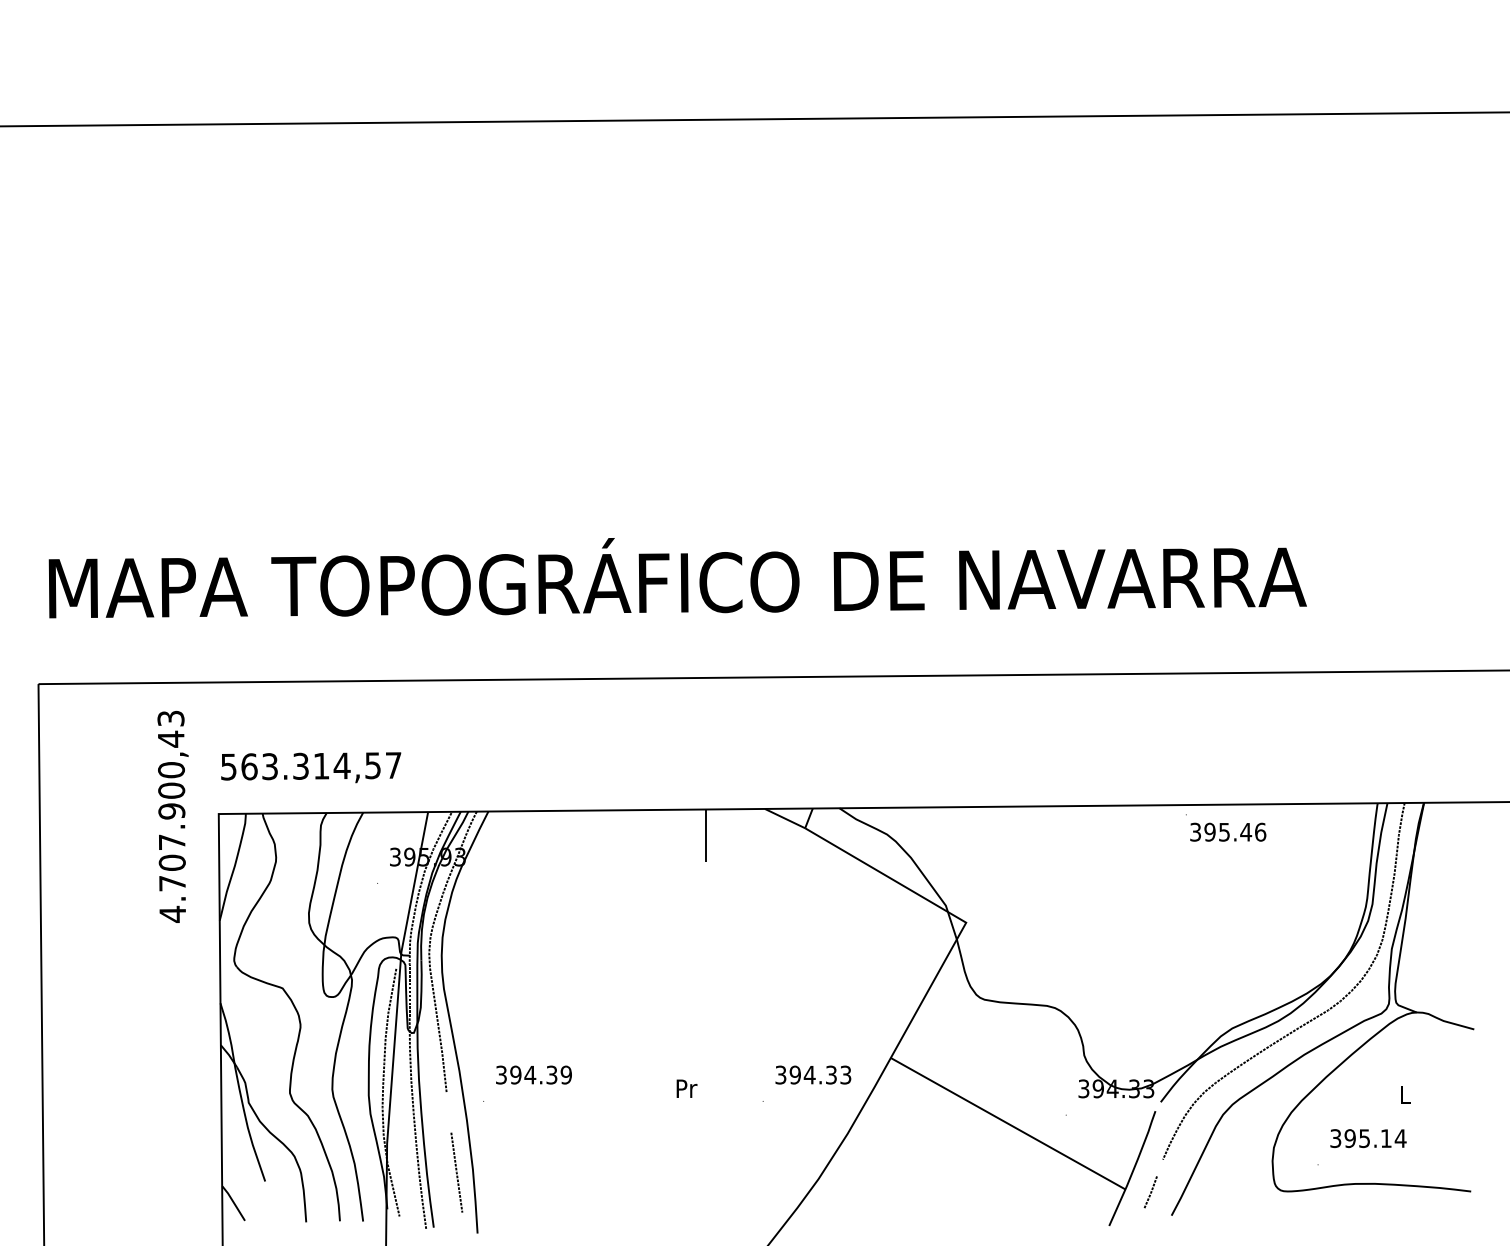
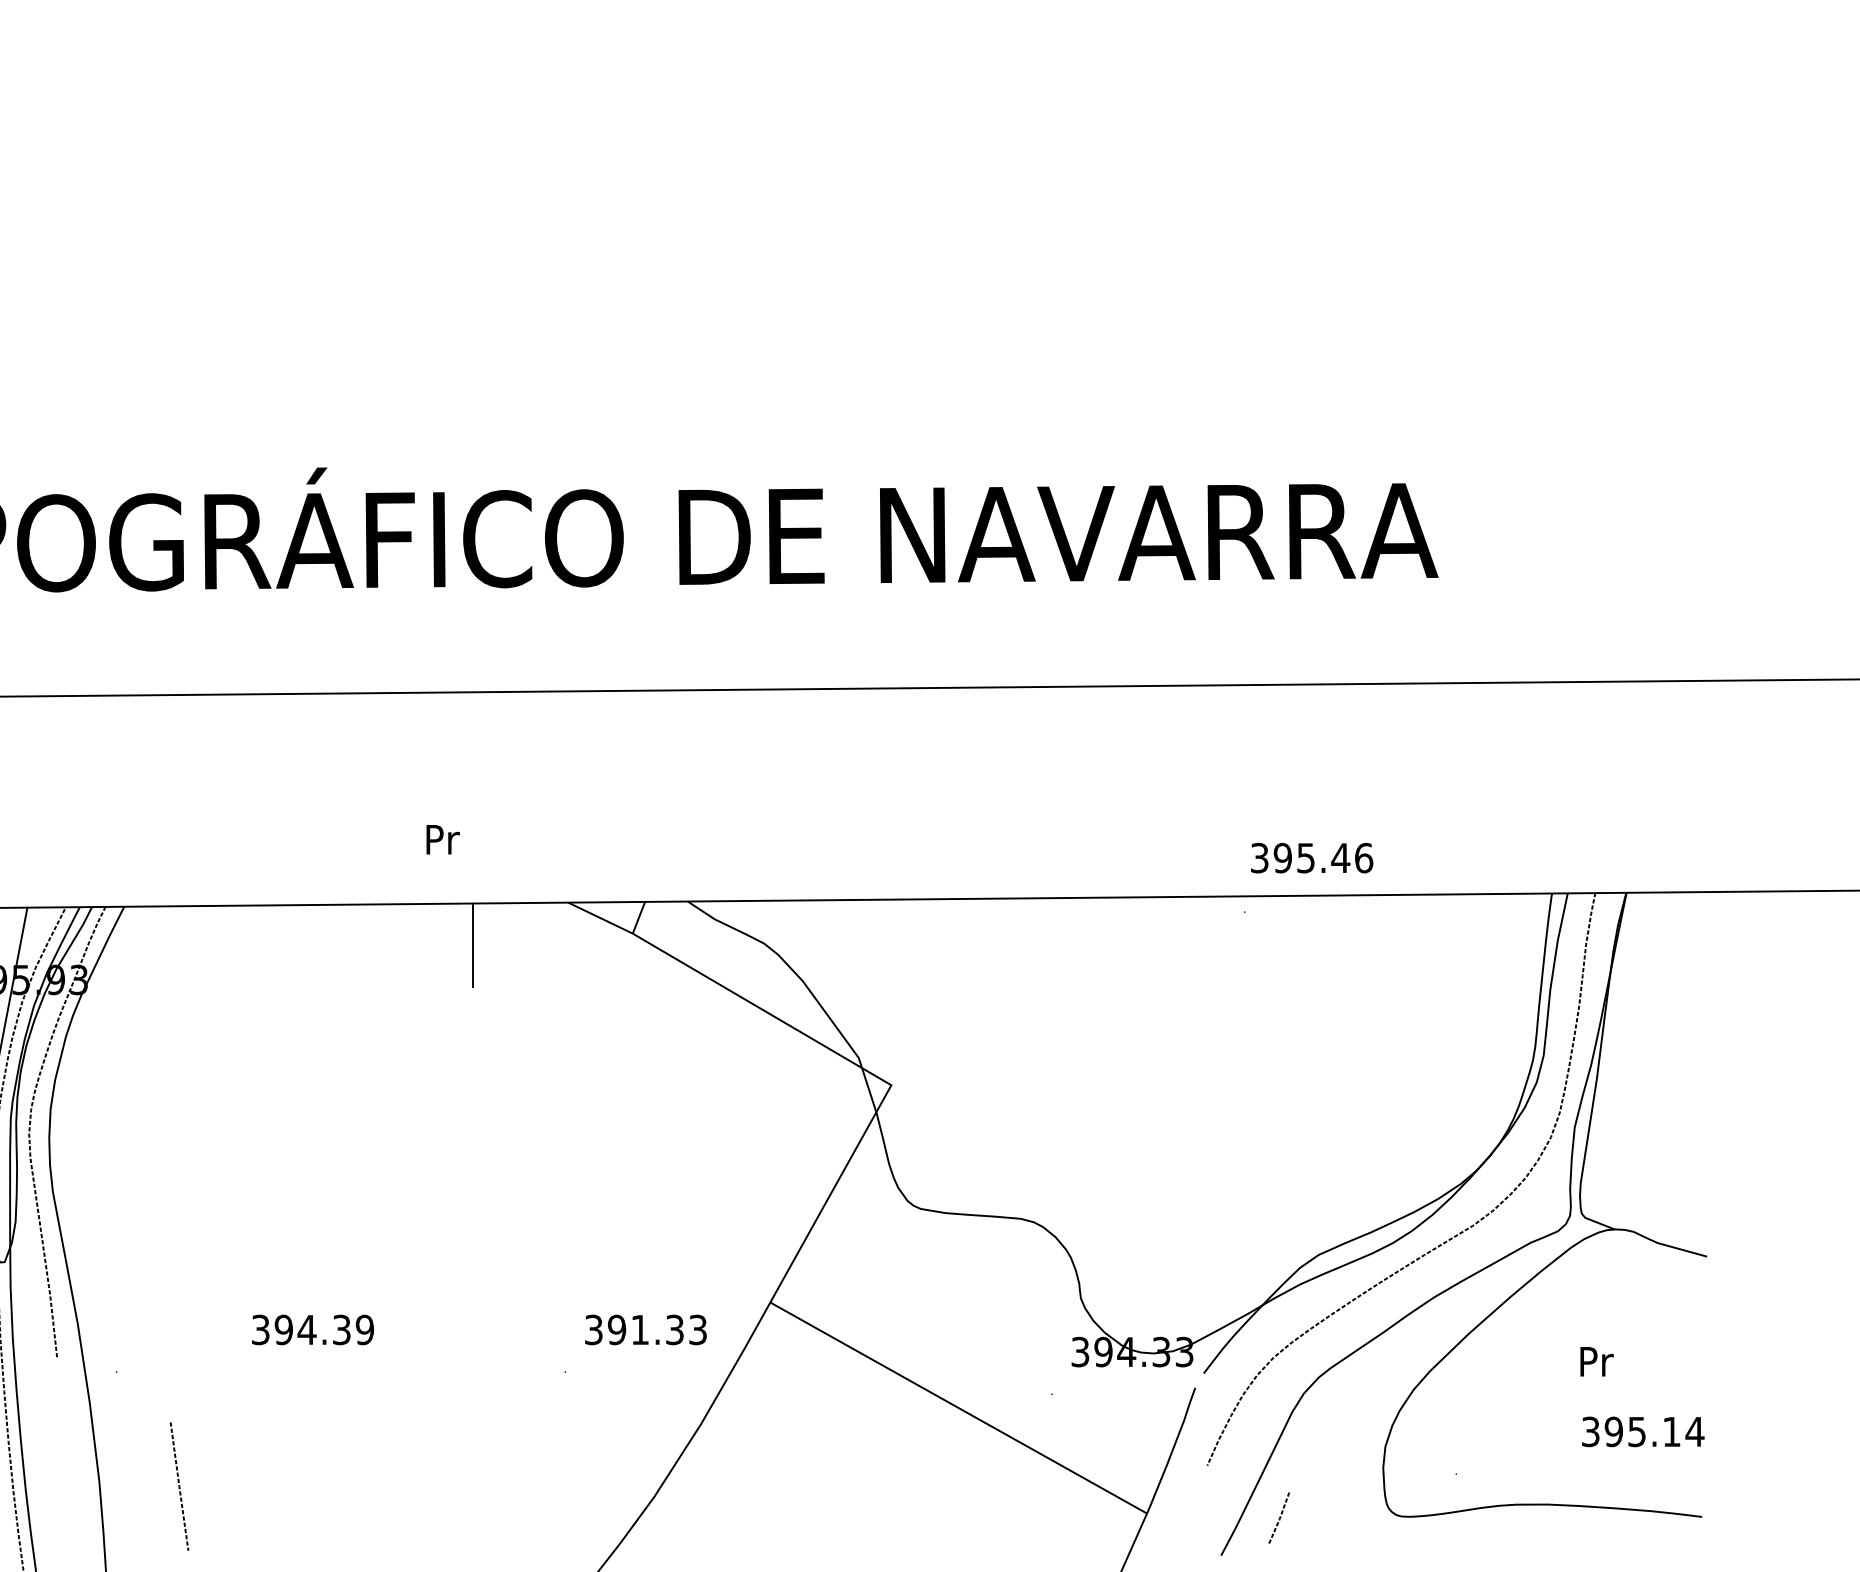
text: (1228, 831) -> (1312, 856), moved
text: (533, 1074) -> (312, 1328), moved
text: (809, 1075) -> (639, 1330), 394.33 -> 391.33
text: (686, 1088) -> (442, 839), moved
text: (1405, 1094) -> (1596, 1361), L -> Pr
text: (1368, 1138) -> (1643, 1431), moved
line: (456, 1172) -> (178, 1486), moved
line: (1150, 1192) -> (1278, 1518), moved

